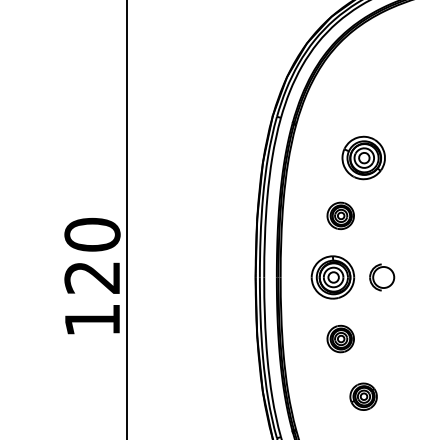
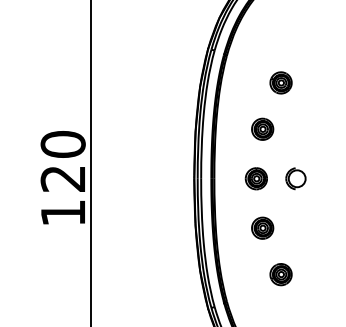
part: (363, 158) -> (280, 83), size x0.62
part: (332, 277) -> (256, 178), size x0.62

